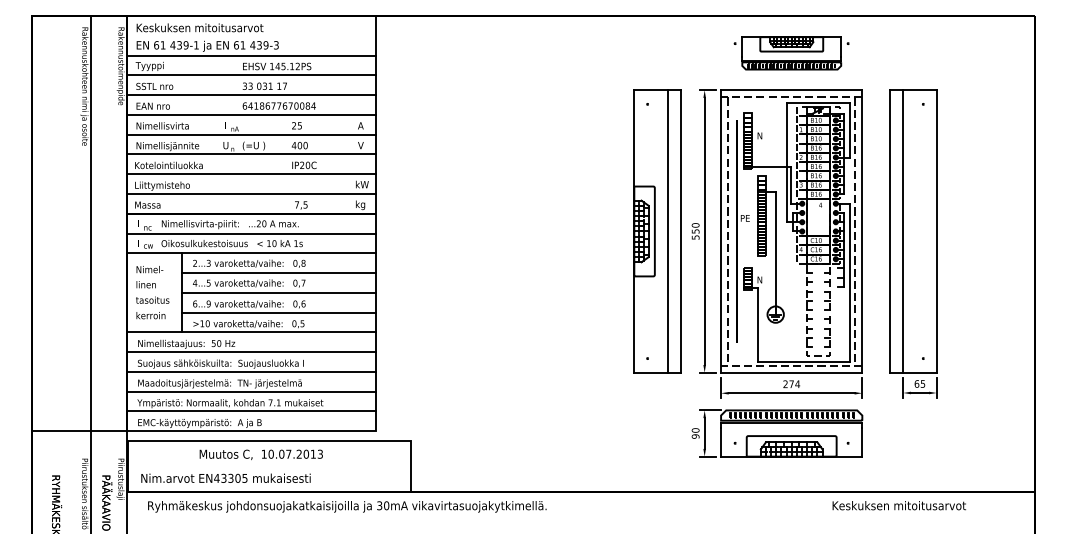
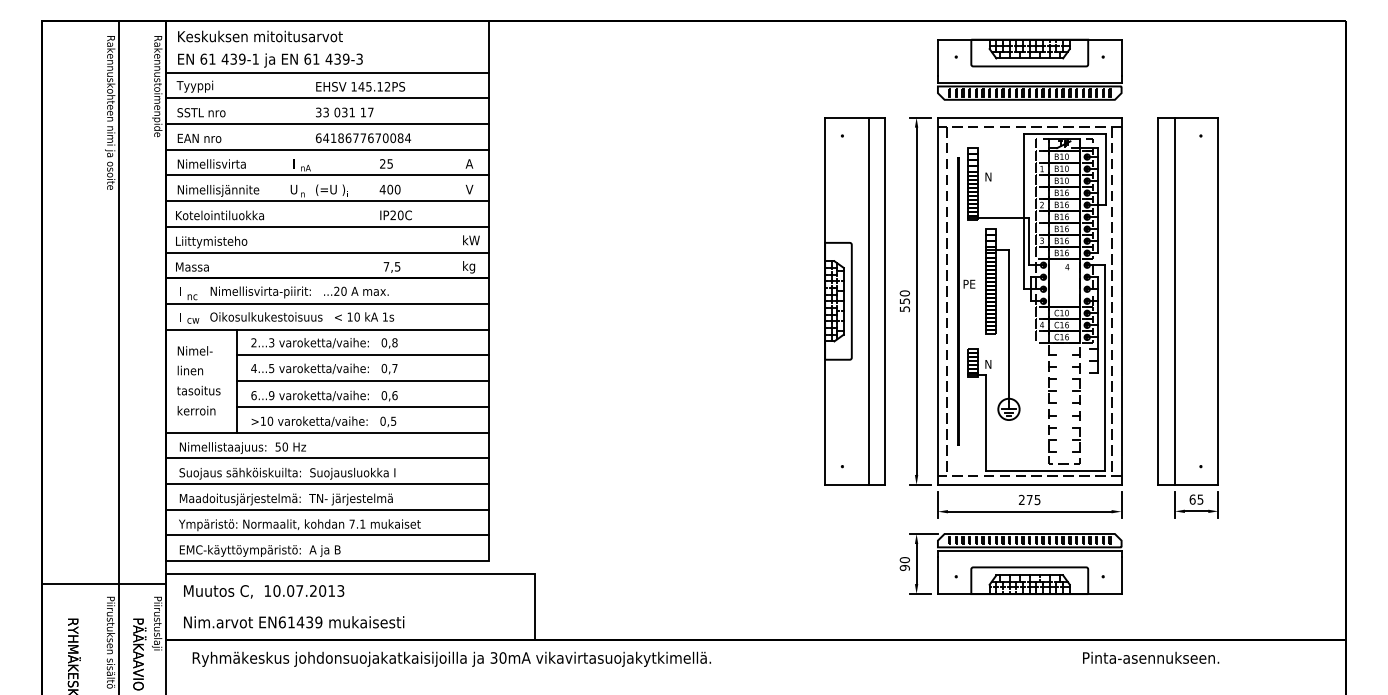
part: (791, 53) -> (1029, 69), size x1.43
text: (797, 384) -> (1037, 500), 274 -> 275
line: (79, 431) -> (103, 584), moved
text: (261, 454) -> (264, 591), moved
text: (230, 478) -> (300, 622), EN43305 -> EN61439
text: (899, 505) -> (1170, 657), Keskuksen mitoitusarvot -> Pinta-asennukseen.

